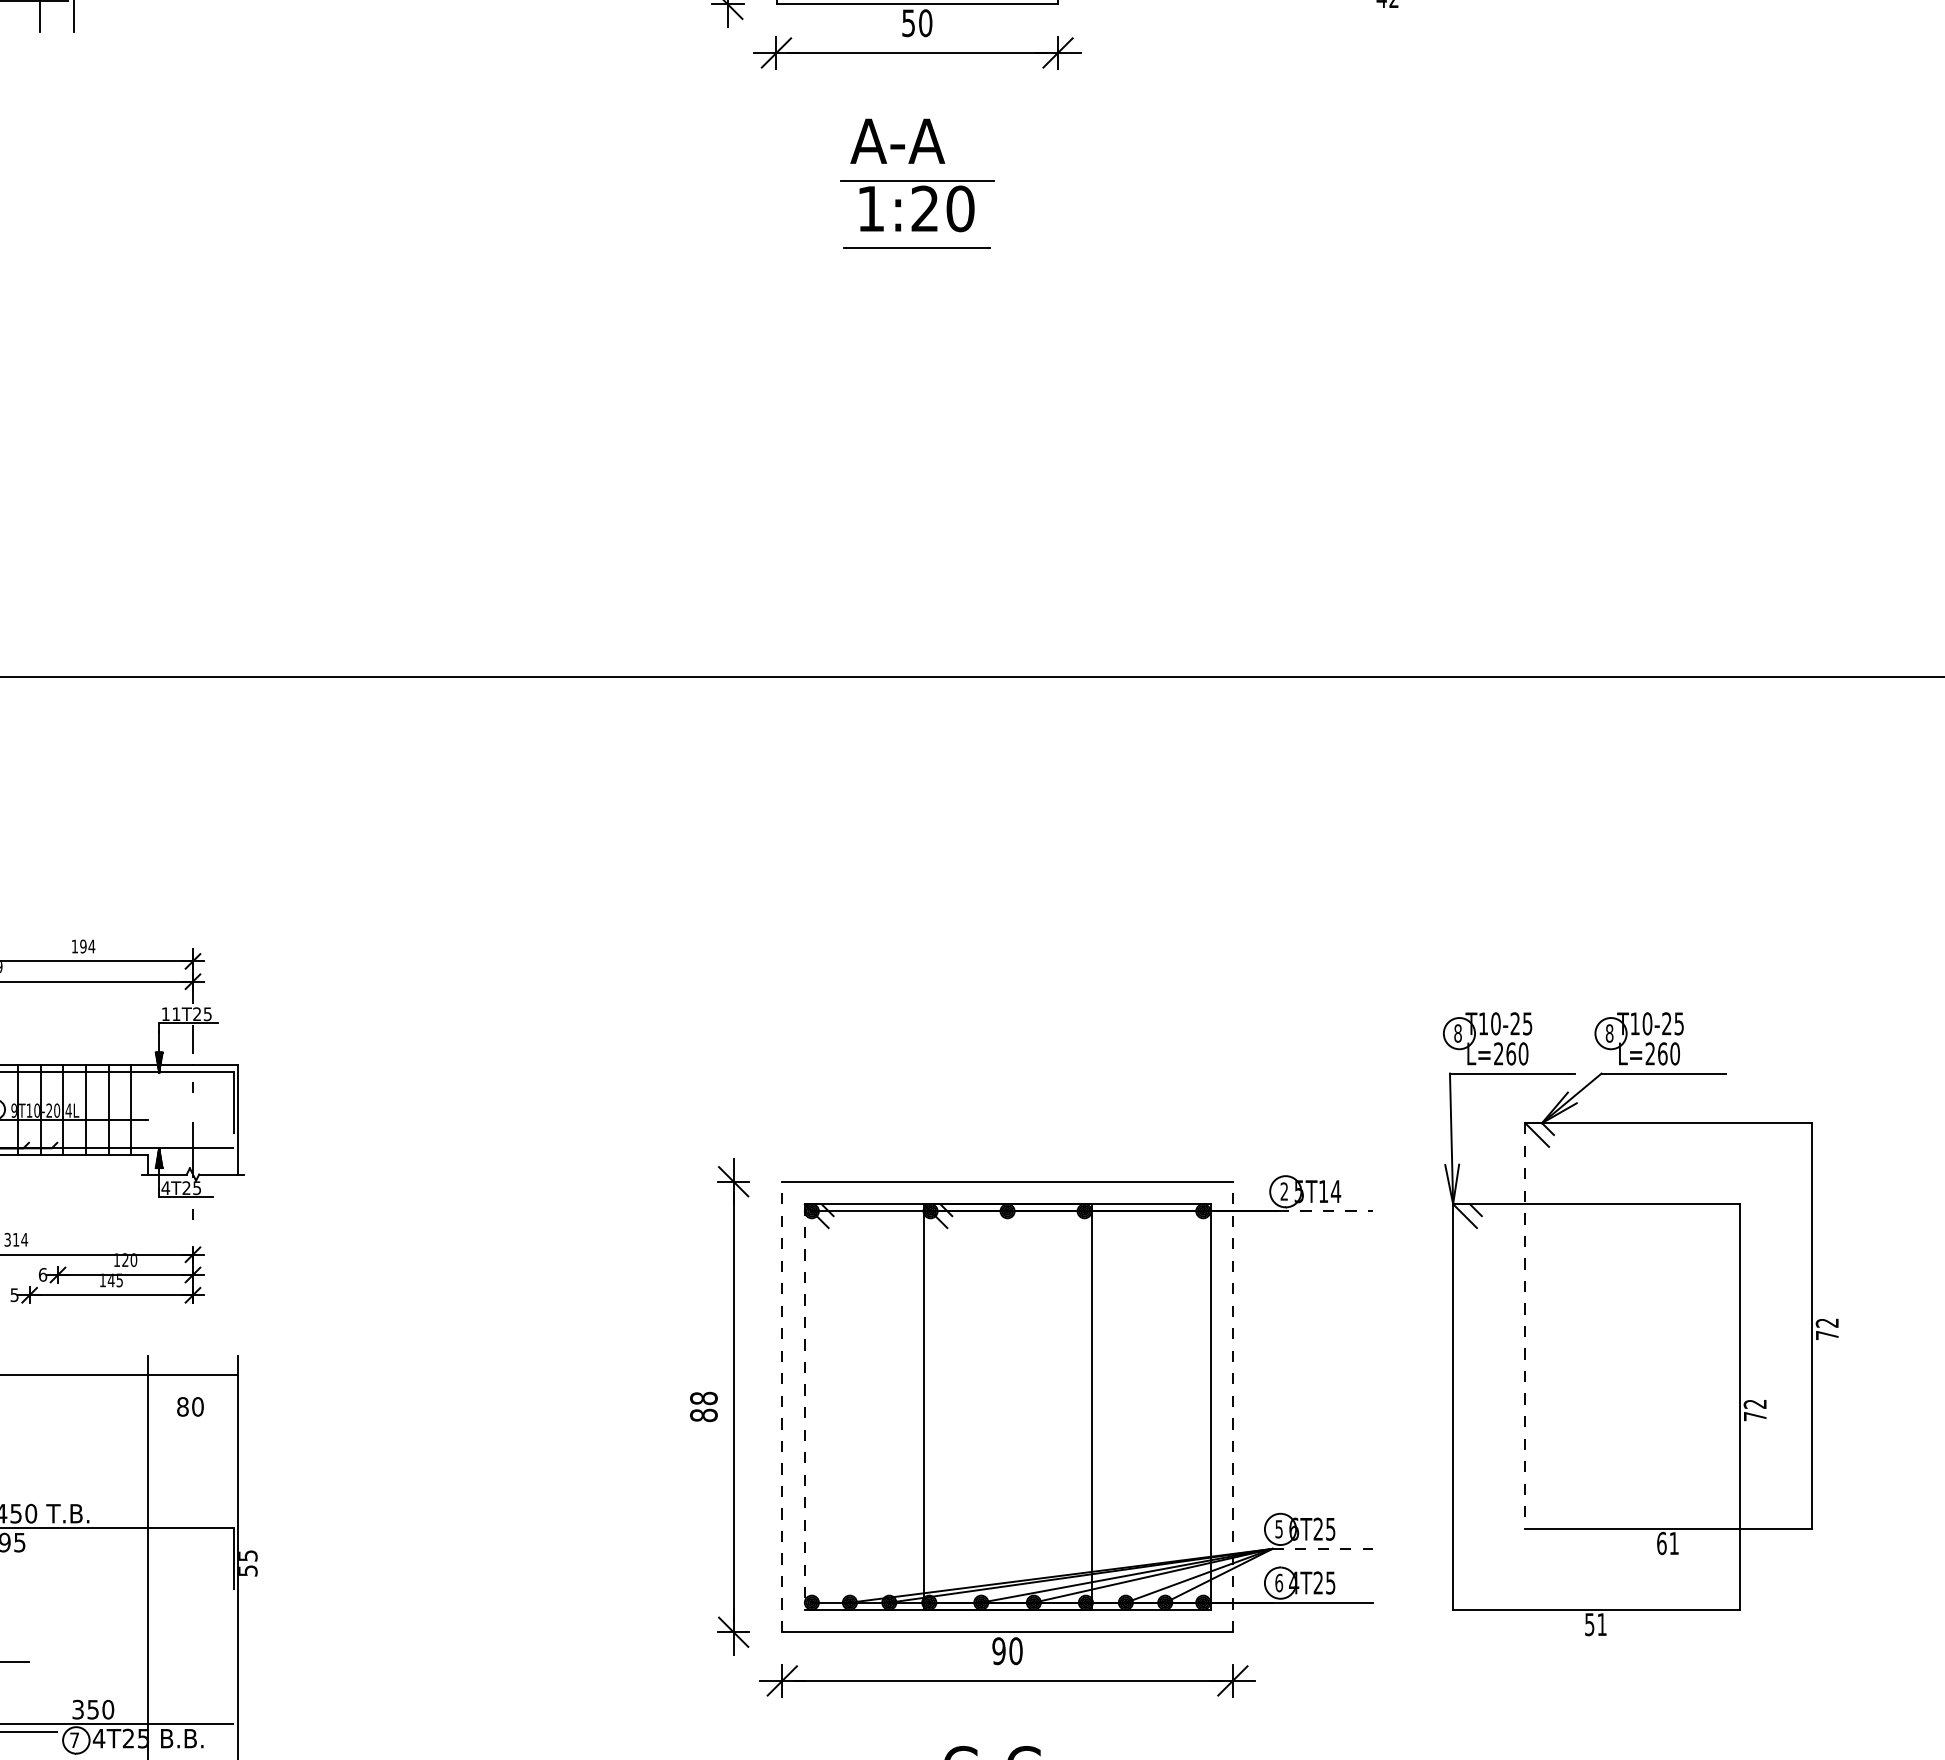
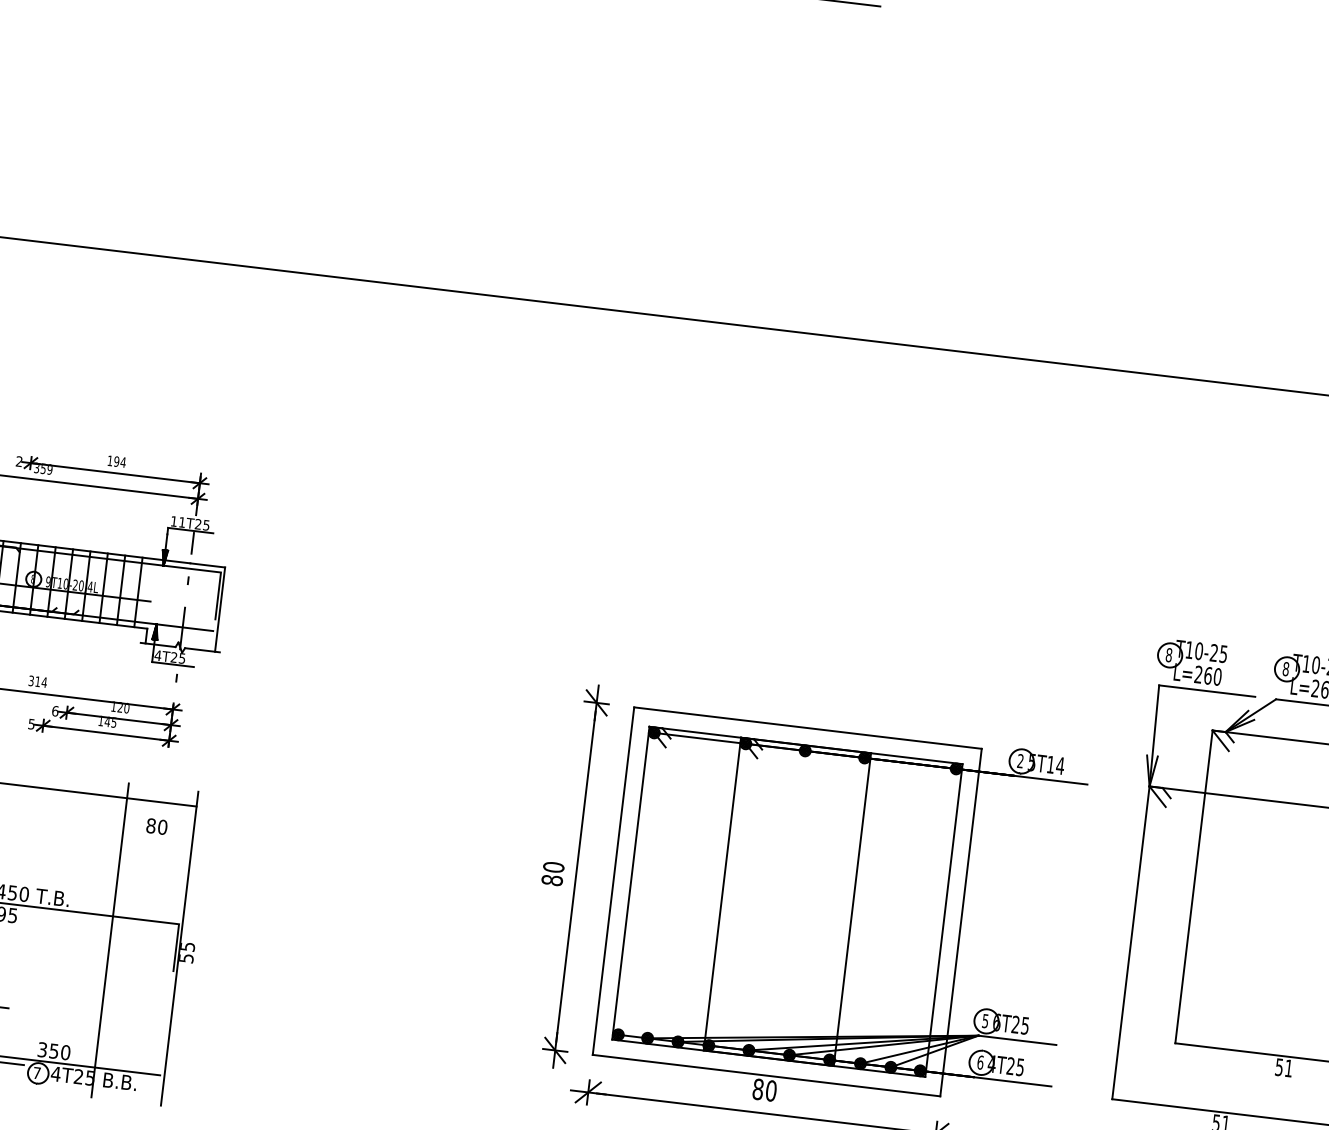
line: (1325, 1211) -> (1050, 780), dashed -> solid
line: (1525, 1325) -> (1194, 886), dashed -> solid
text: (703, 1398) -> (553, 867), 88 -> 80
line: (782, 1406) -> (613, 880), dashed -> solid
line: (804, 1406) -> (630, 882), dashed -> solid
line: (1232, 1406) -> (960, 922), dashed -> solid
text: (1661, 1543) -> (1279, 1067), 61 -> 51
line: (1323, 1548) -> (1017, 1040), dashed -> solid
text: (998, 1651) -> (757, 1089), 90 -> 80

